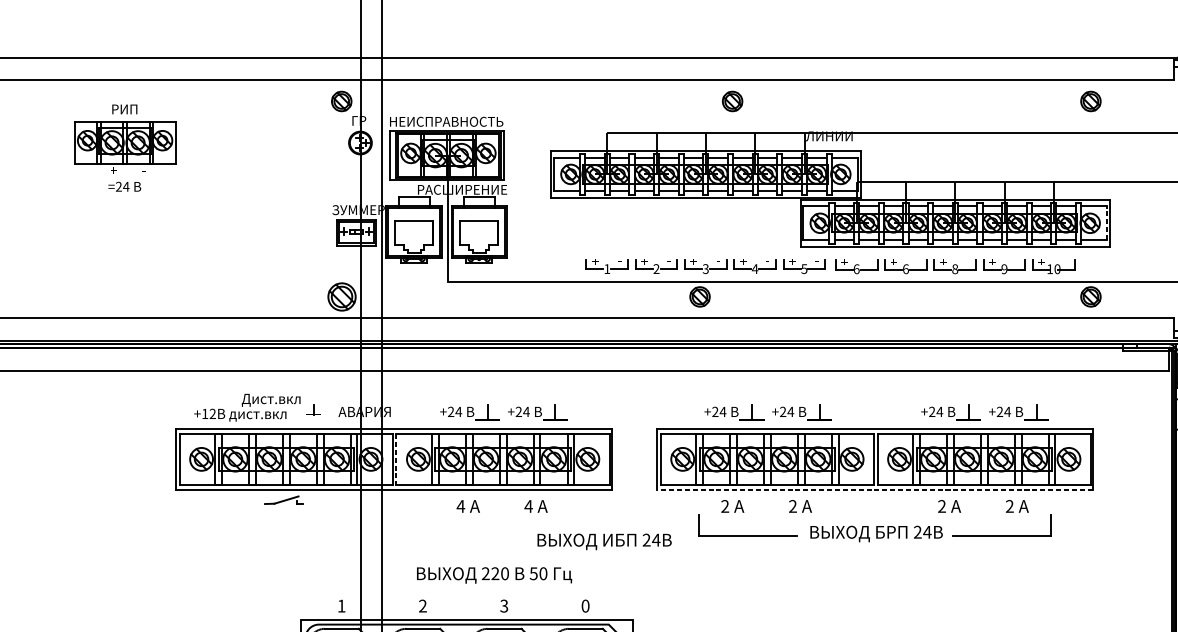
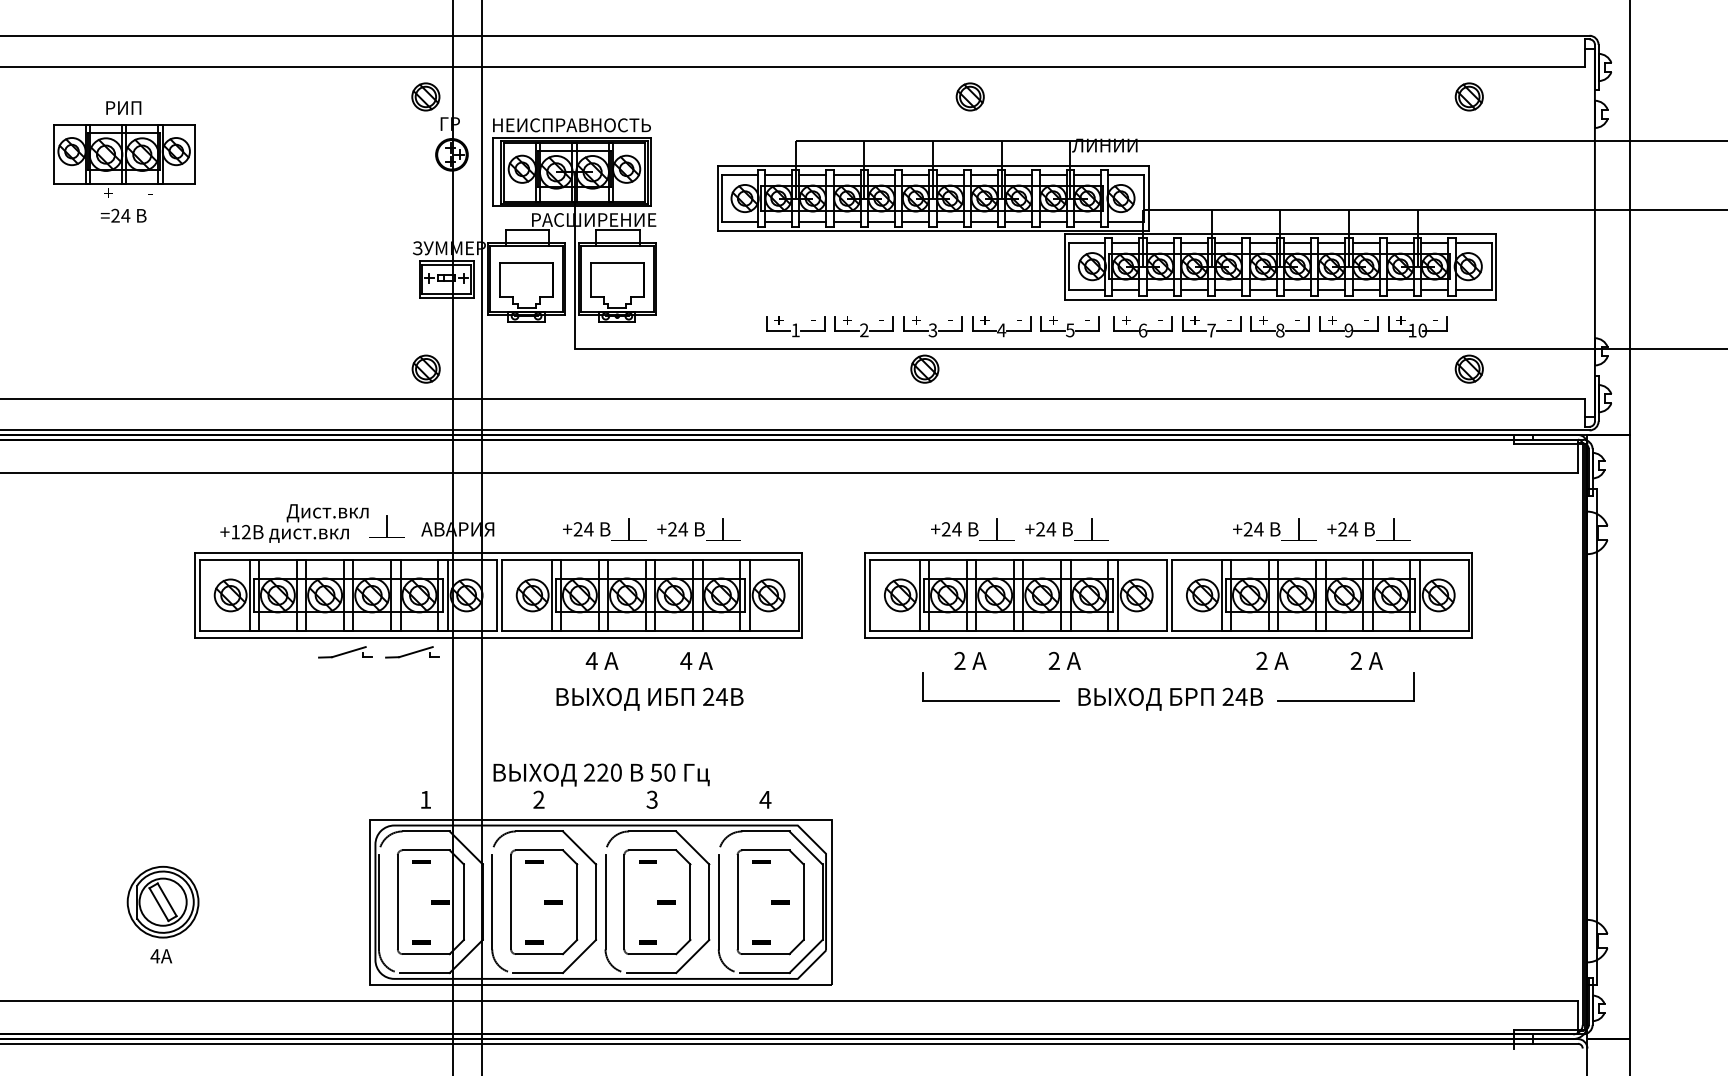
line: (1106, 223) -> (1491, 266), dashed -> solid
text: (905, 269) -> (1211, 330), 6 -> 7
part: (341, 296) -> (425, 368), size x0.71
part: (313, 409) -> (386, 526), size x1.67
line: (396, 459) -> (502, 595), dashed -> solid
line: (874, 489) -> (1168, 637), dashed -> solid
part: (332, 500) -> (412, 652), added
text: (604, 541) -> (649, 698), moved
text: (494, 575) -> (601, 774), moved
text: (585, 605) -> (765, 799), 0 -> 4

